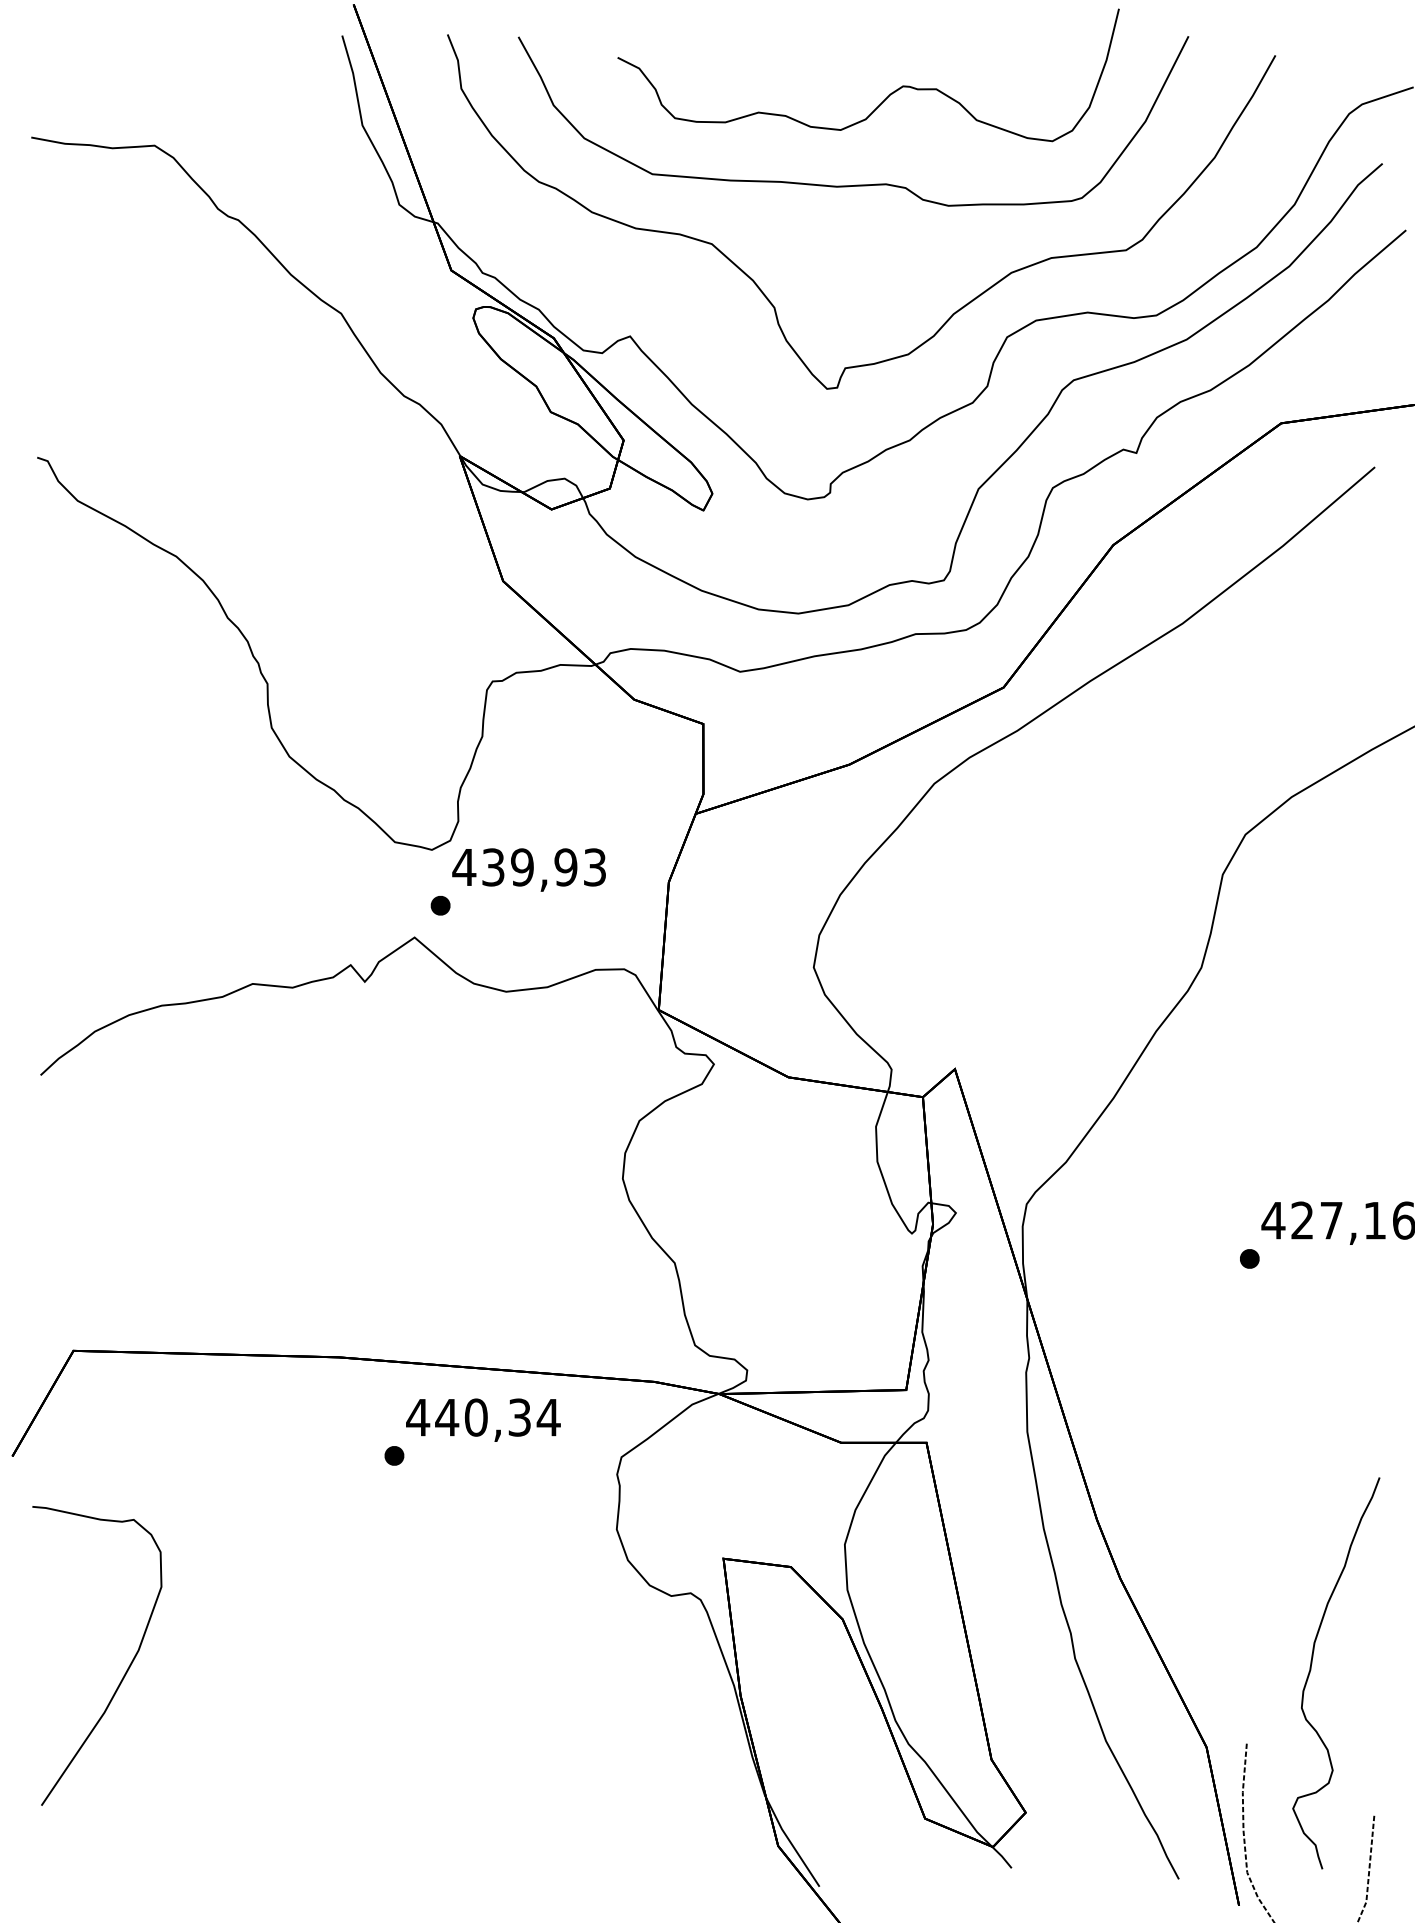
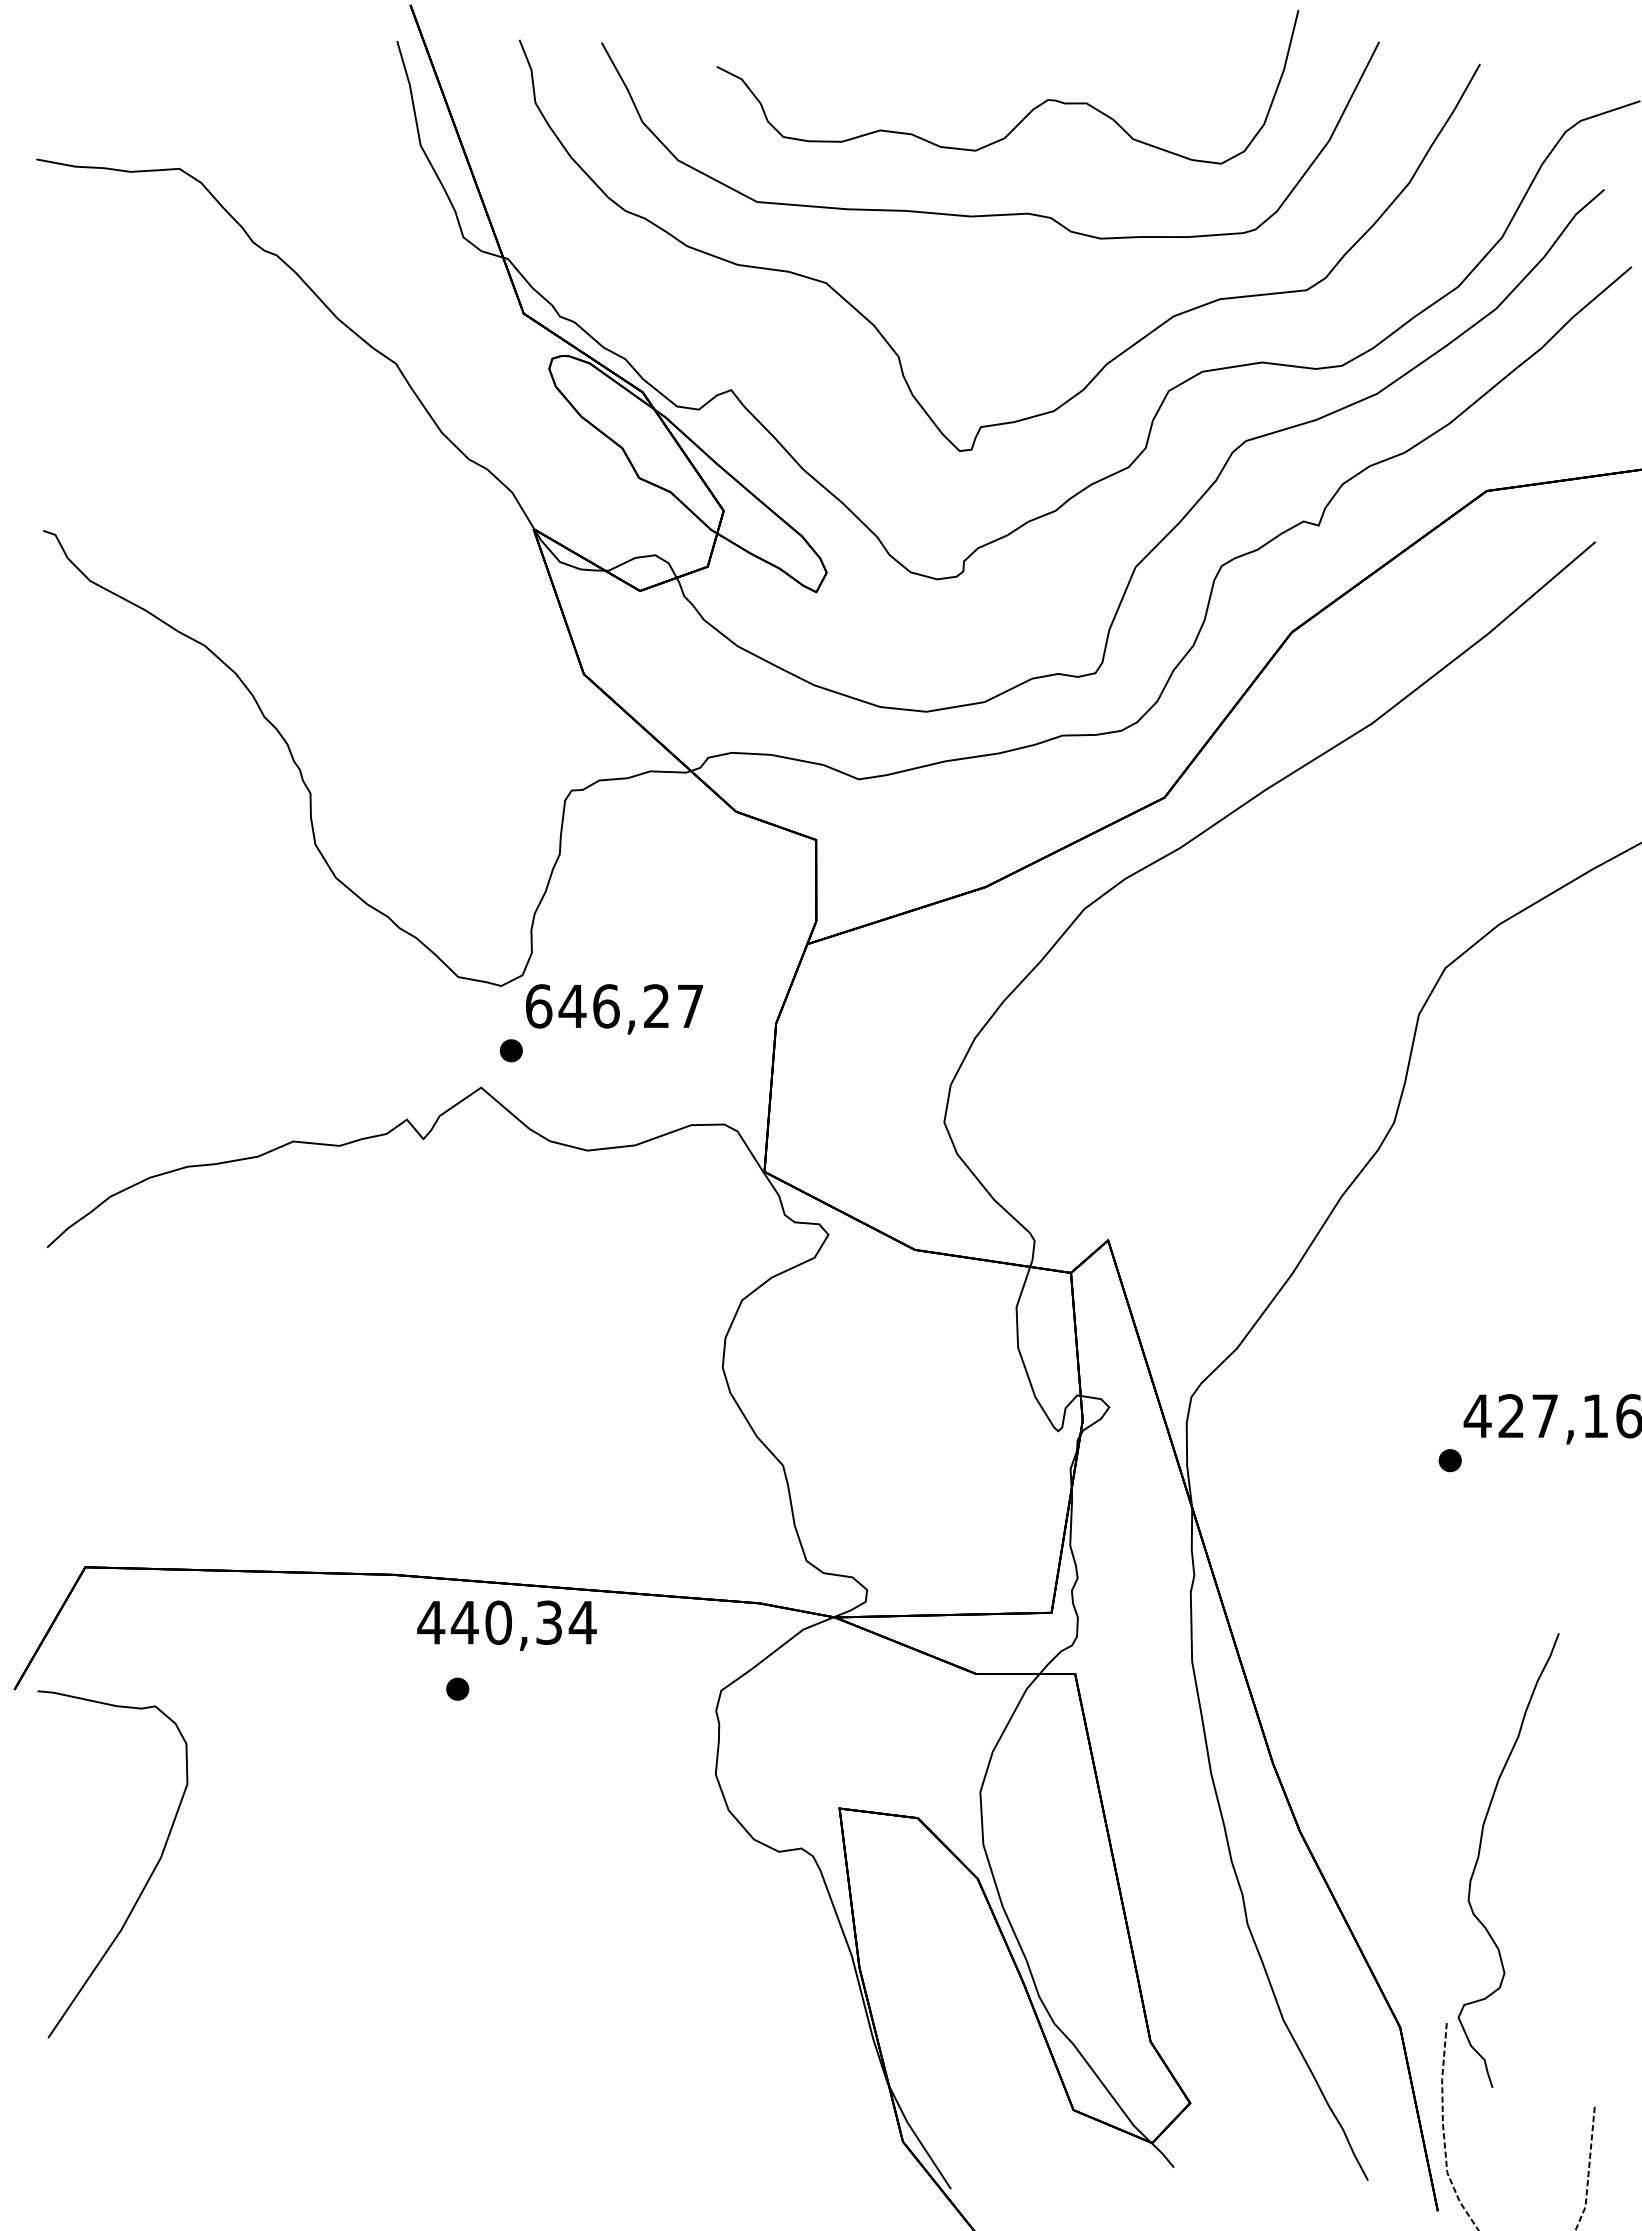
text: (528, 867) -> (613, 1006), 439,93 -> 646,27
text: (483, 1419) -> (506, 1625), moved
curve: (126, 1670) -> (146, 1881), moved
curve: (1311, 1670) -> (1479, 1857), moved

